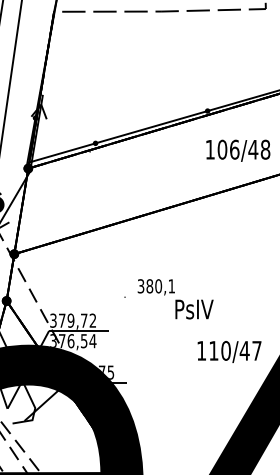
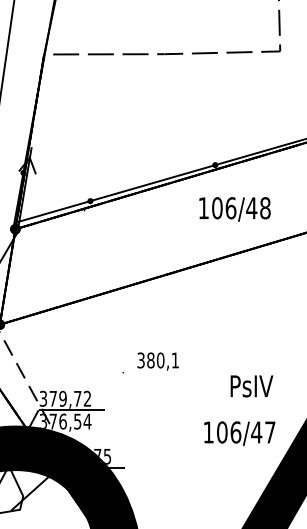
text: (238, 150) -> (235, 209), moved
text: (194, 309) -> (251, 386), moved
text: (219, 350) -> (228, 432), 110/47 -> 106/47

